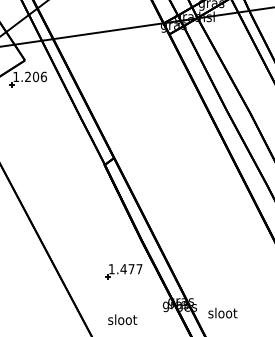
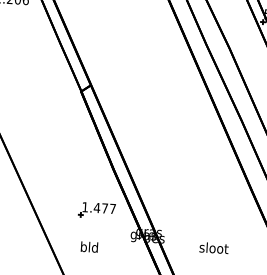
part: (123, 271) -> (96, 210), moved
text: (222, 312) -> (213, 247), moved
text: (122, 319) -> (89, 246), sloot -> bld

